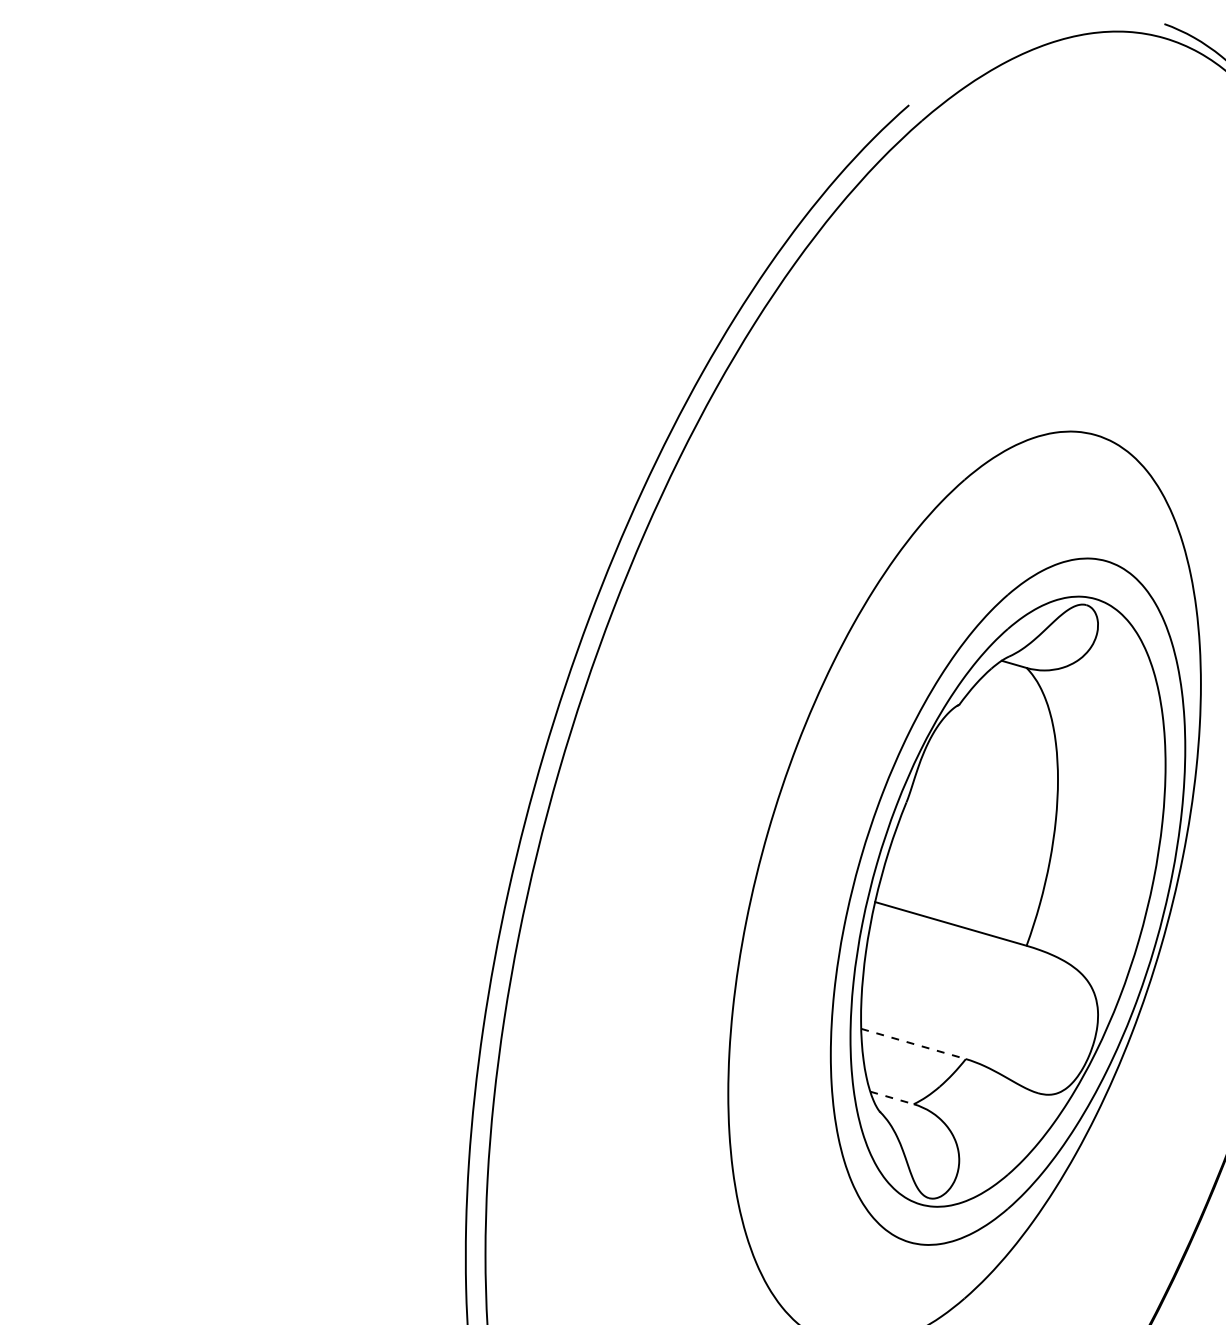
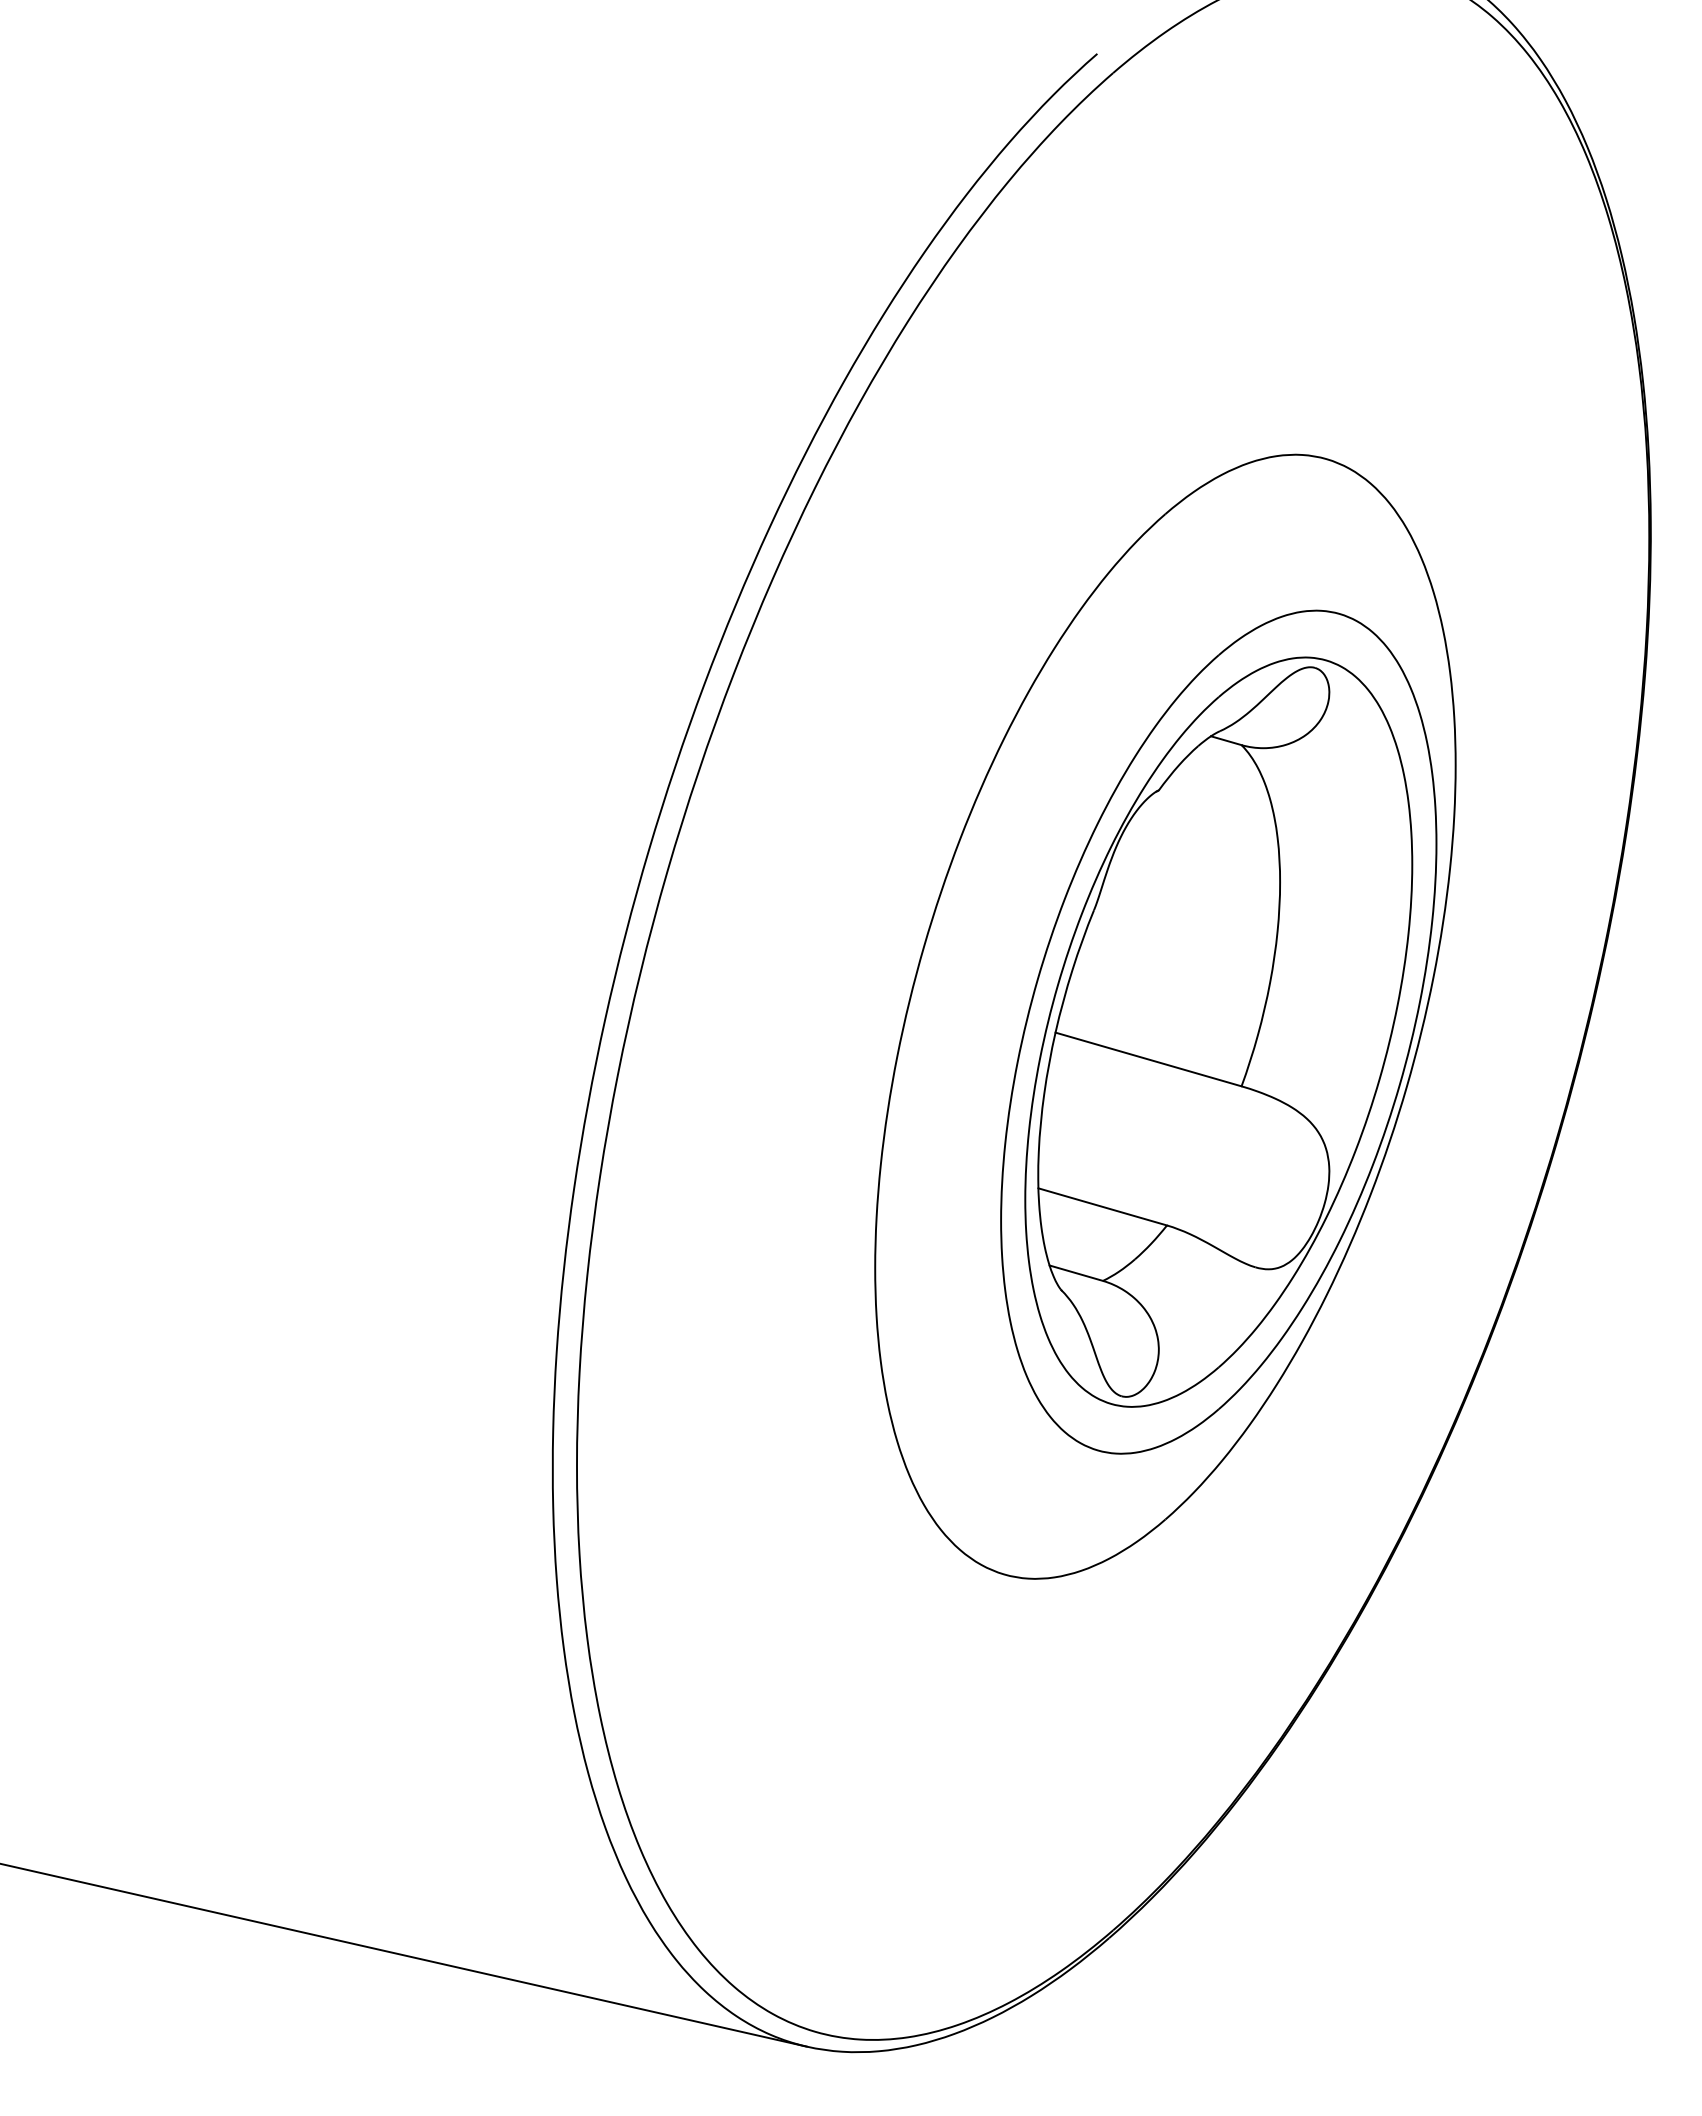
line: (913, 1043) -> (1102, 1206), dashed -> solid
line: (892, 1098) -> (1076, 1273), dashed -> solid

